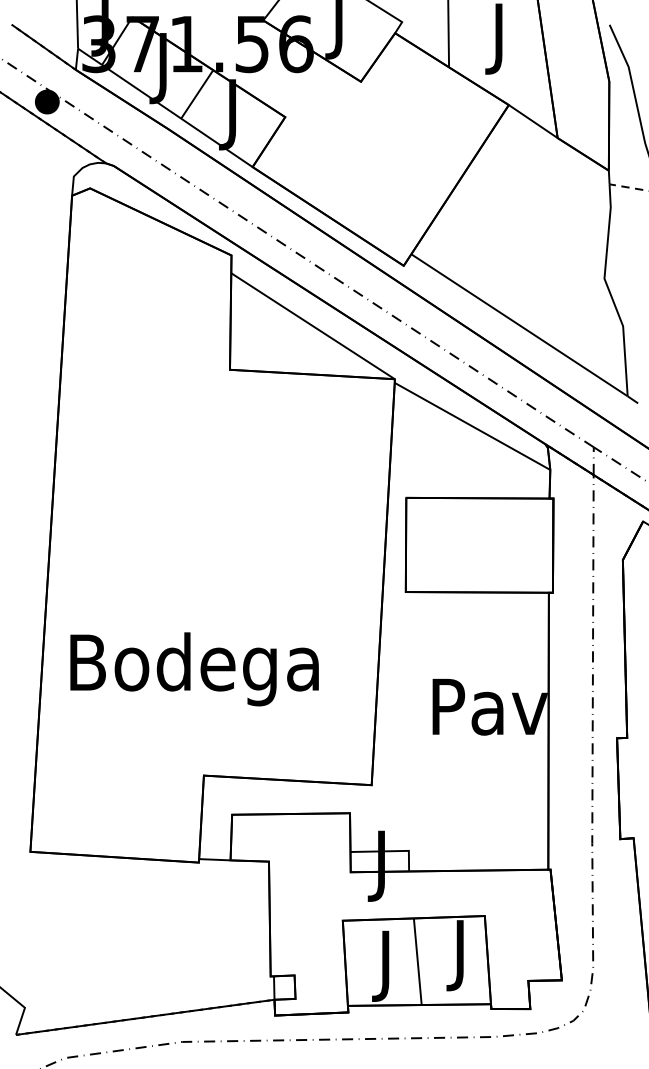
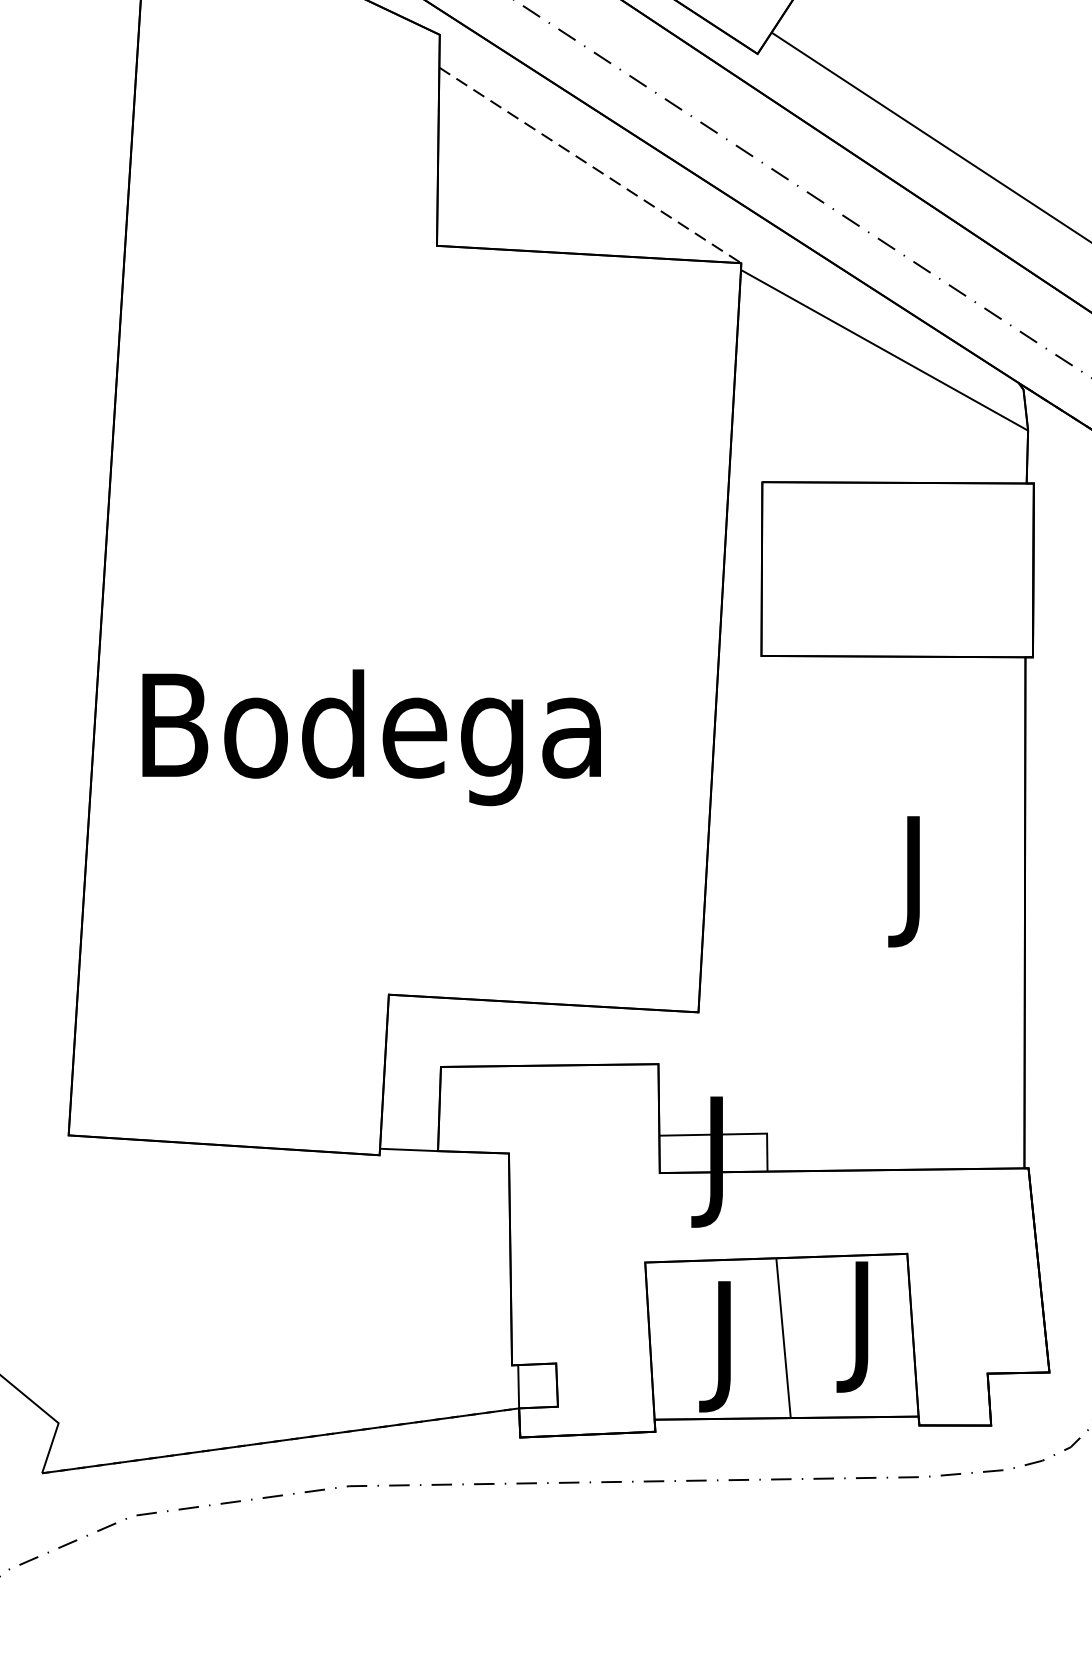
line: (313, 326) -> (591, 165), solid -> dashed
text: (194, 669) -> (371, 737), moved
text: (489, 713) -> (915, 880), Pav -> J

